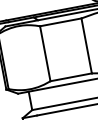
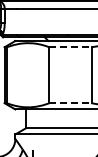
line: (61, 22) -> (71, 47), solid -> dashed
line: (72, 77) -> (71, 103), solid -> dashed

